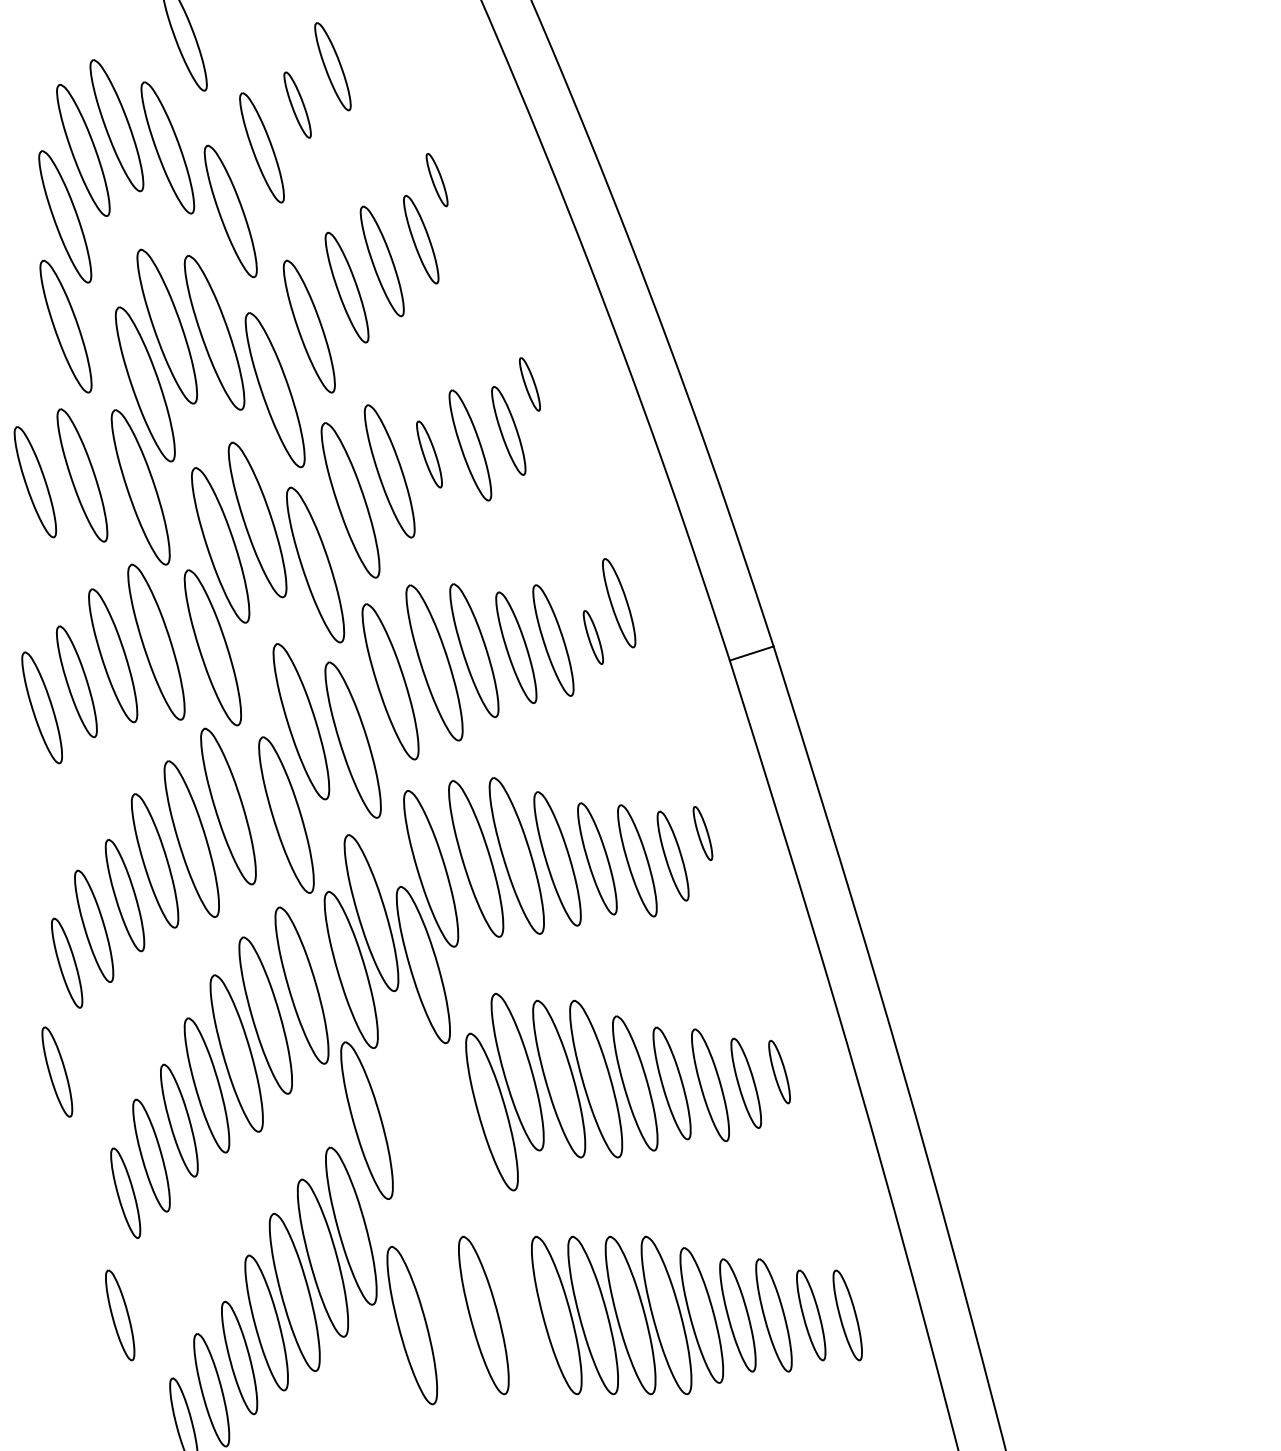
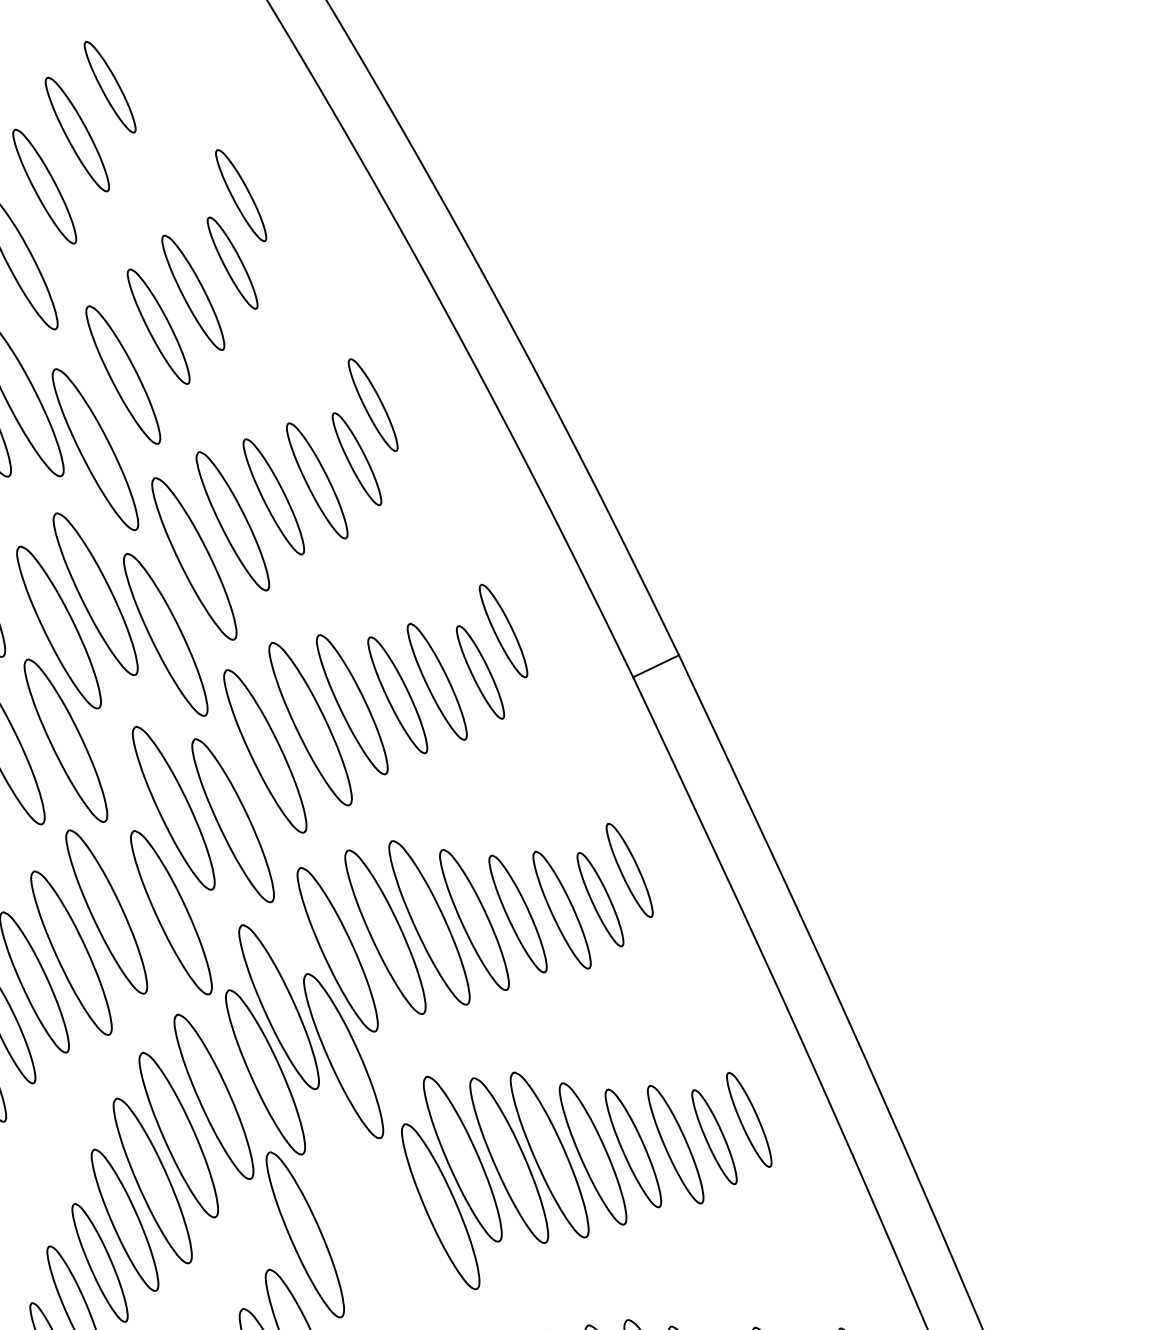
part: (297, 104) -> (77, 133), size x1.67
part: (436, 179) -> (240, 195), size x1.67
part: (529, 384) -> (372, 405), size x1.67
part: (429, 454) -> (273, 496), size x1.67
part: (593, 637) -> (480, 672), size x1.67
part: (702, 833) -> (629, 870), size x1.67
part: (779, 1071) -> (749, 1119), size x1.43

